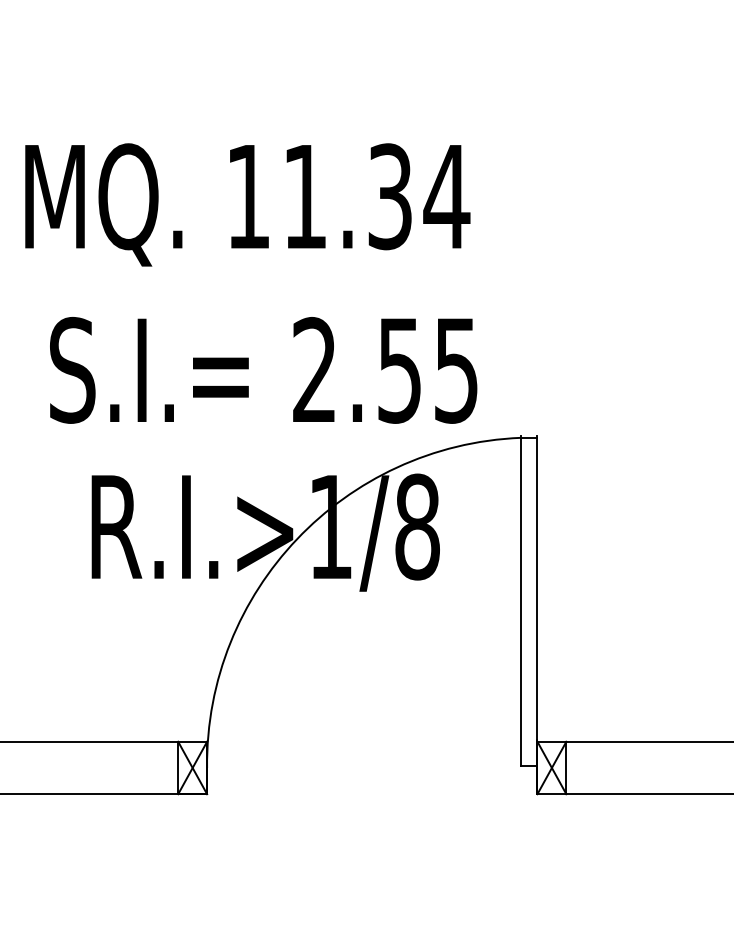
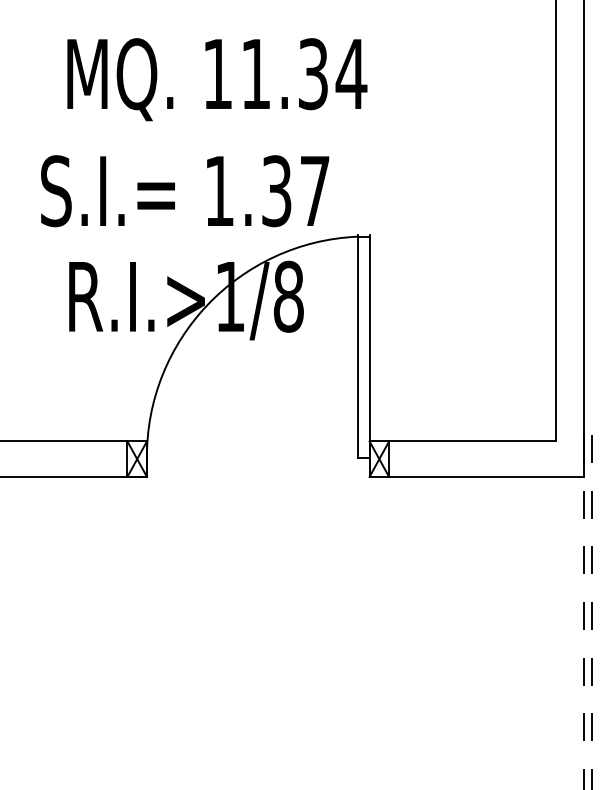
text: (247, 204) -> (217, 79), moved
text: (385, 370) -> (267, 191), 2.55 -> 1.37

